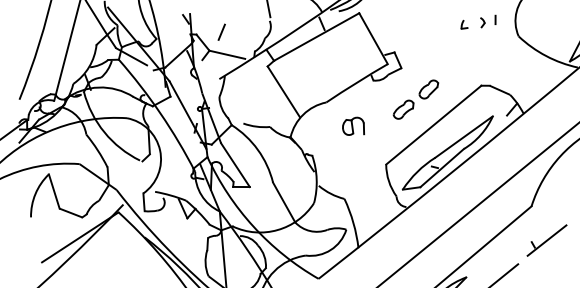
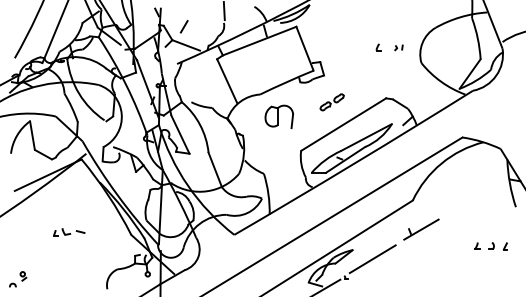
part: (487, 21) -> (398, 47), size x0.6
part: (415, 100) -> (331, 102), size x0.6
part: (352, 127) -> (278, 117), size x1.6

